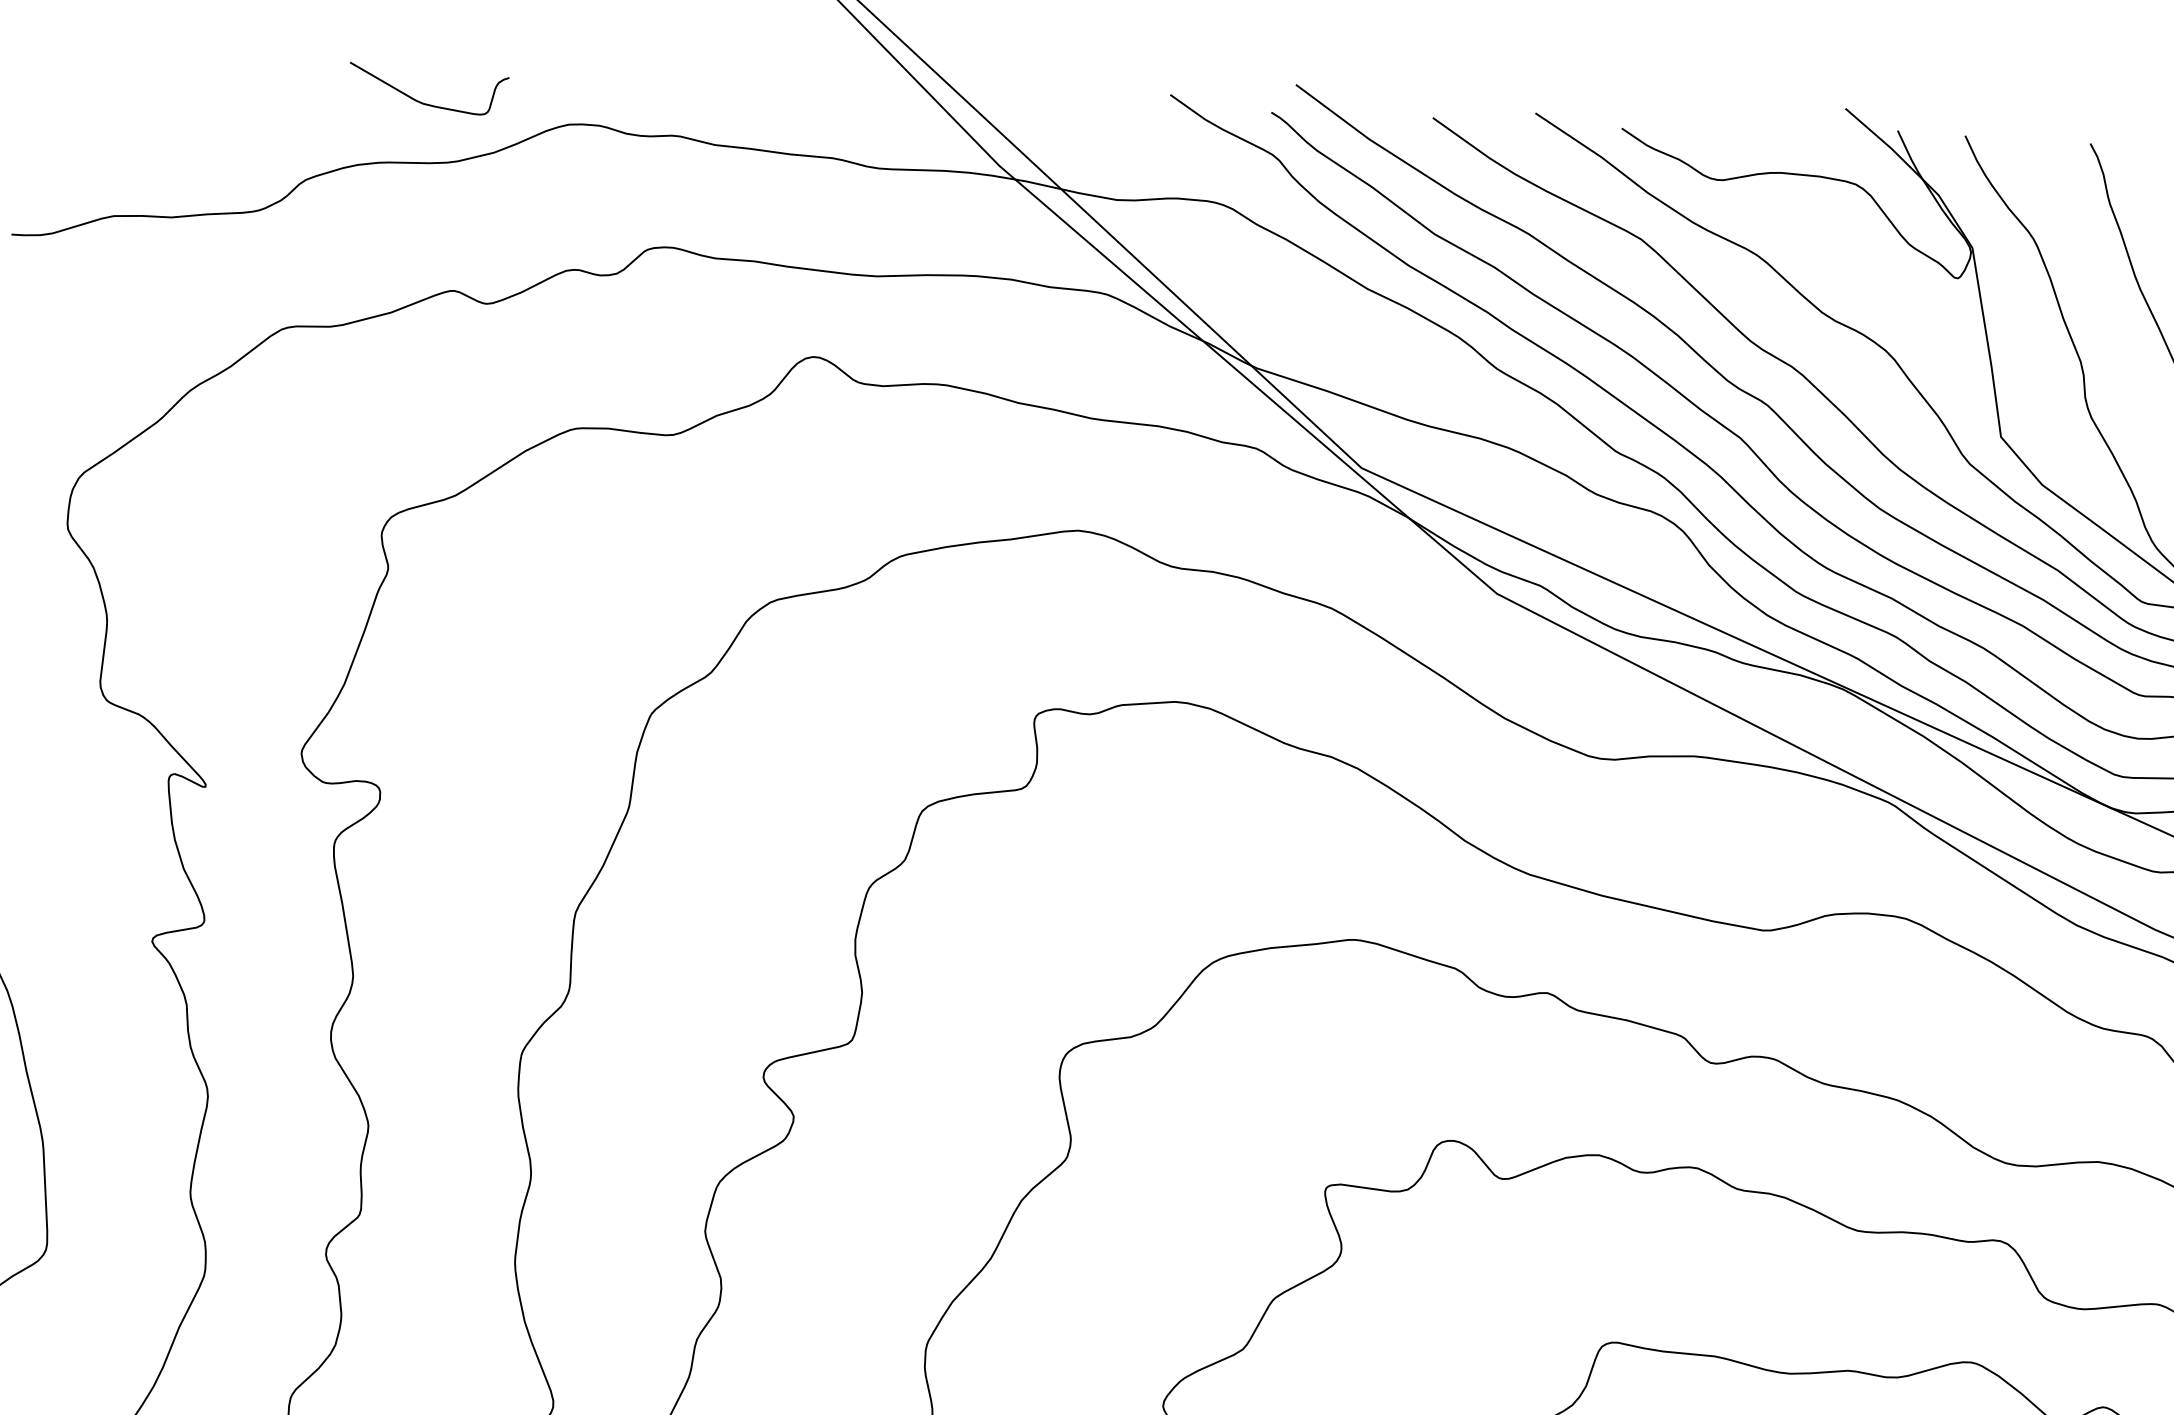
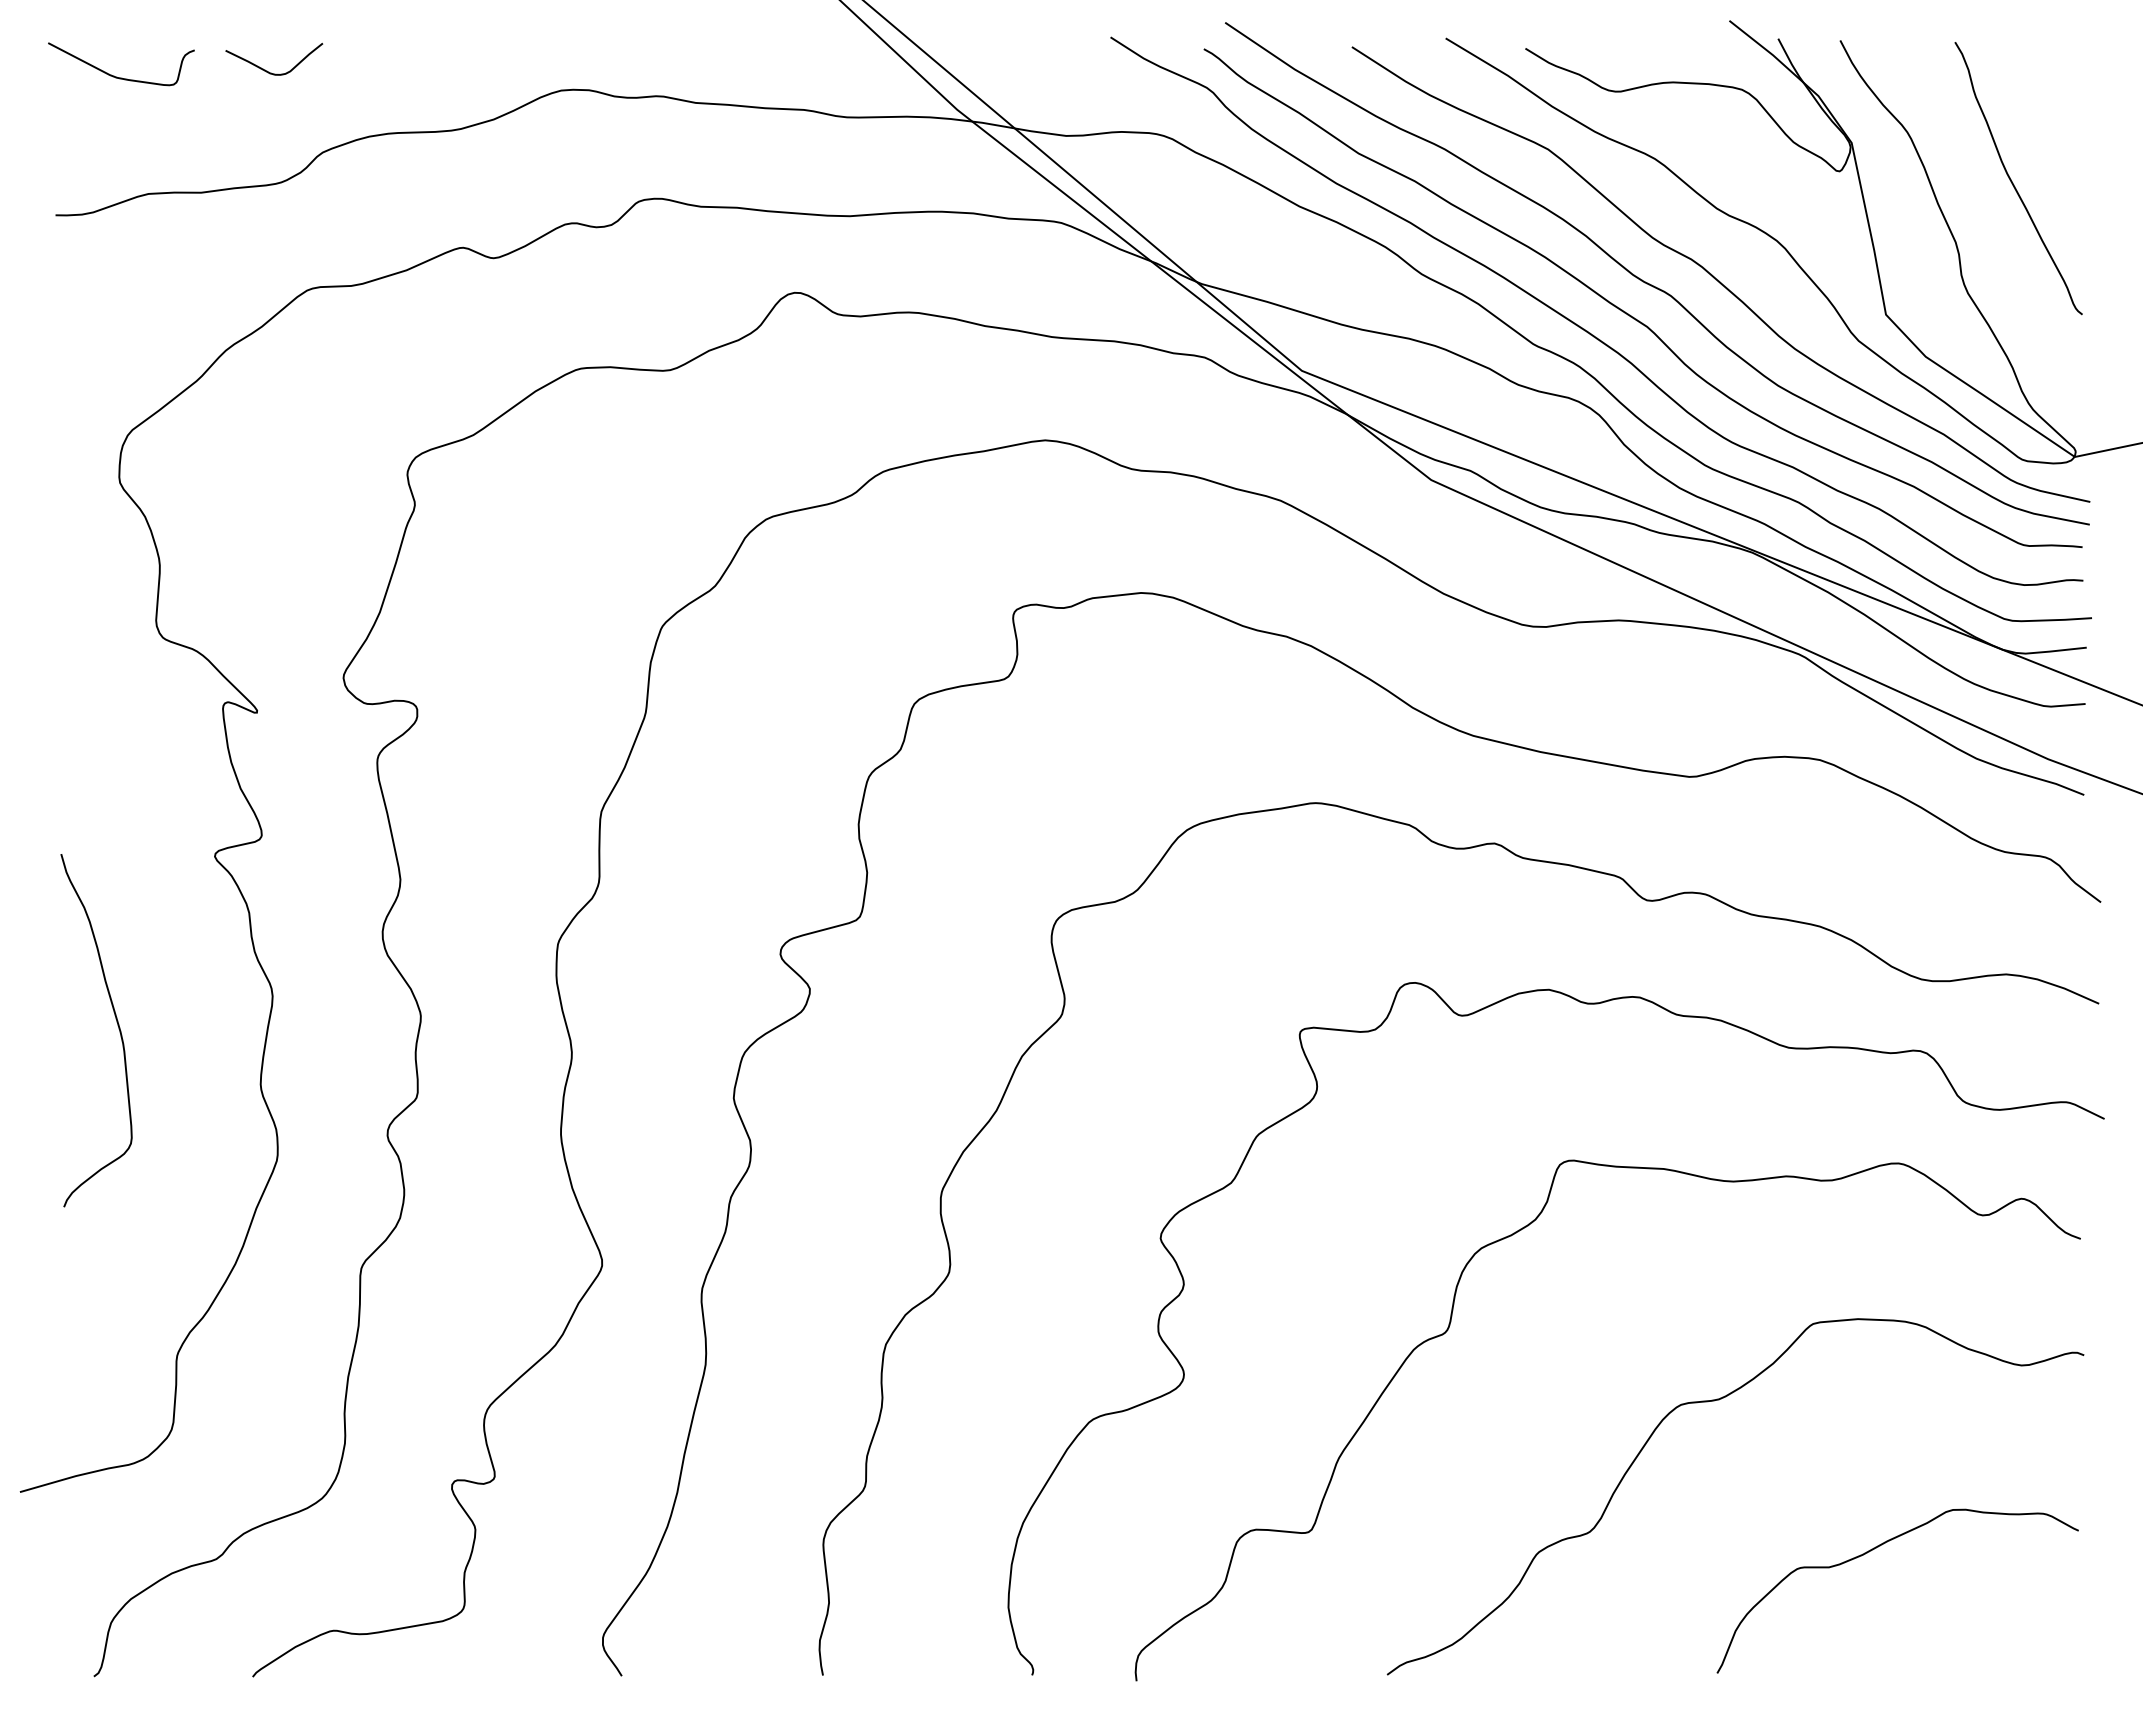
curve: (249, 87) -> (267, 70), added
curve: (422, 102) -> (116, 76), moved

